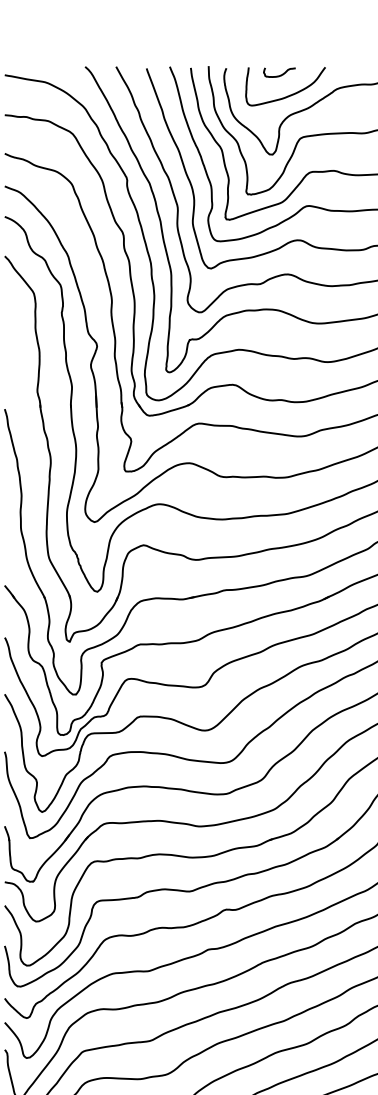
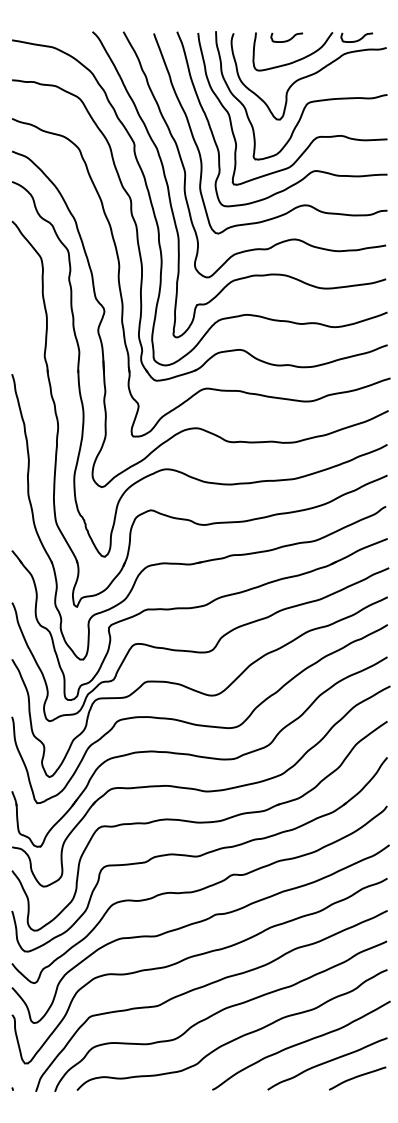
curve: (350, 74) -> (357, 39), added

